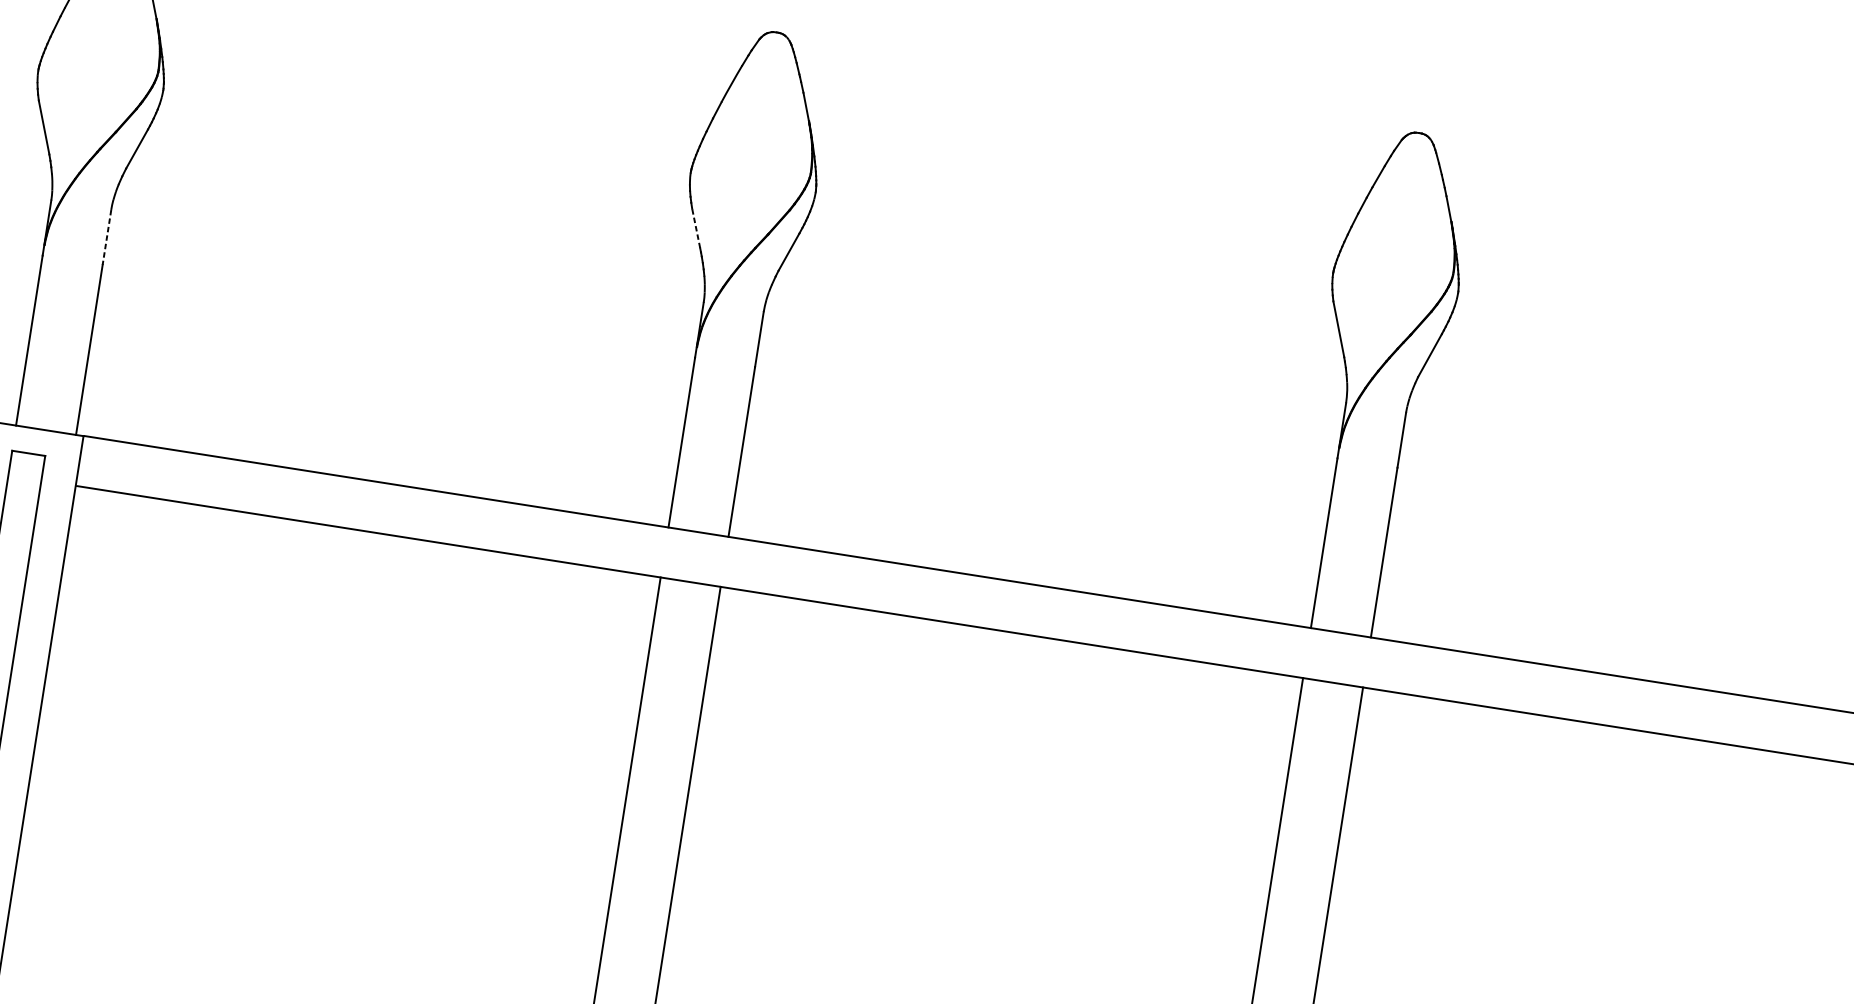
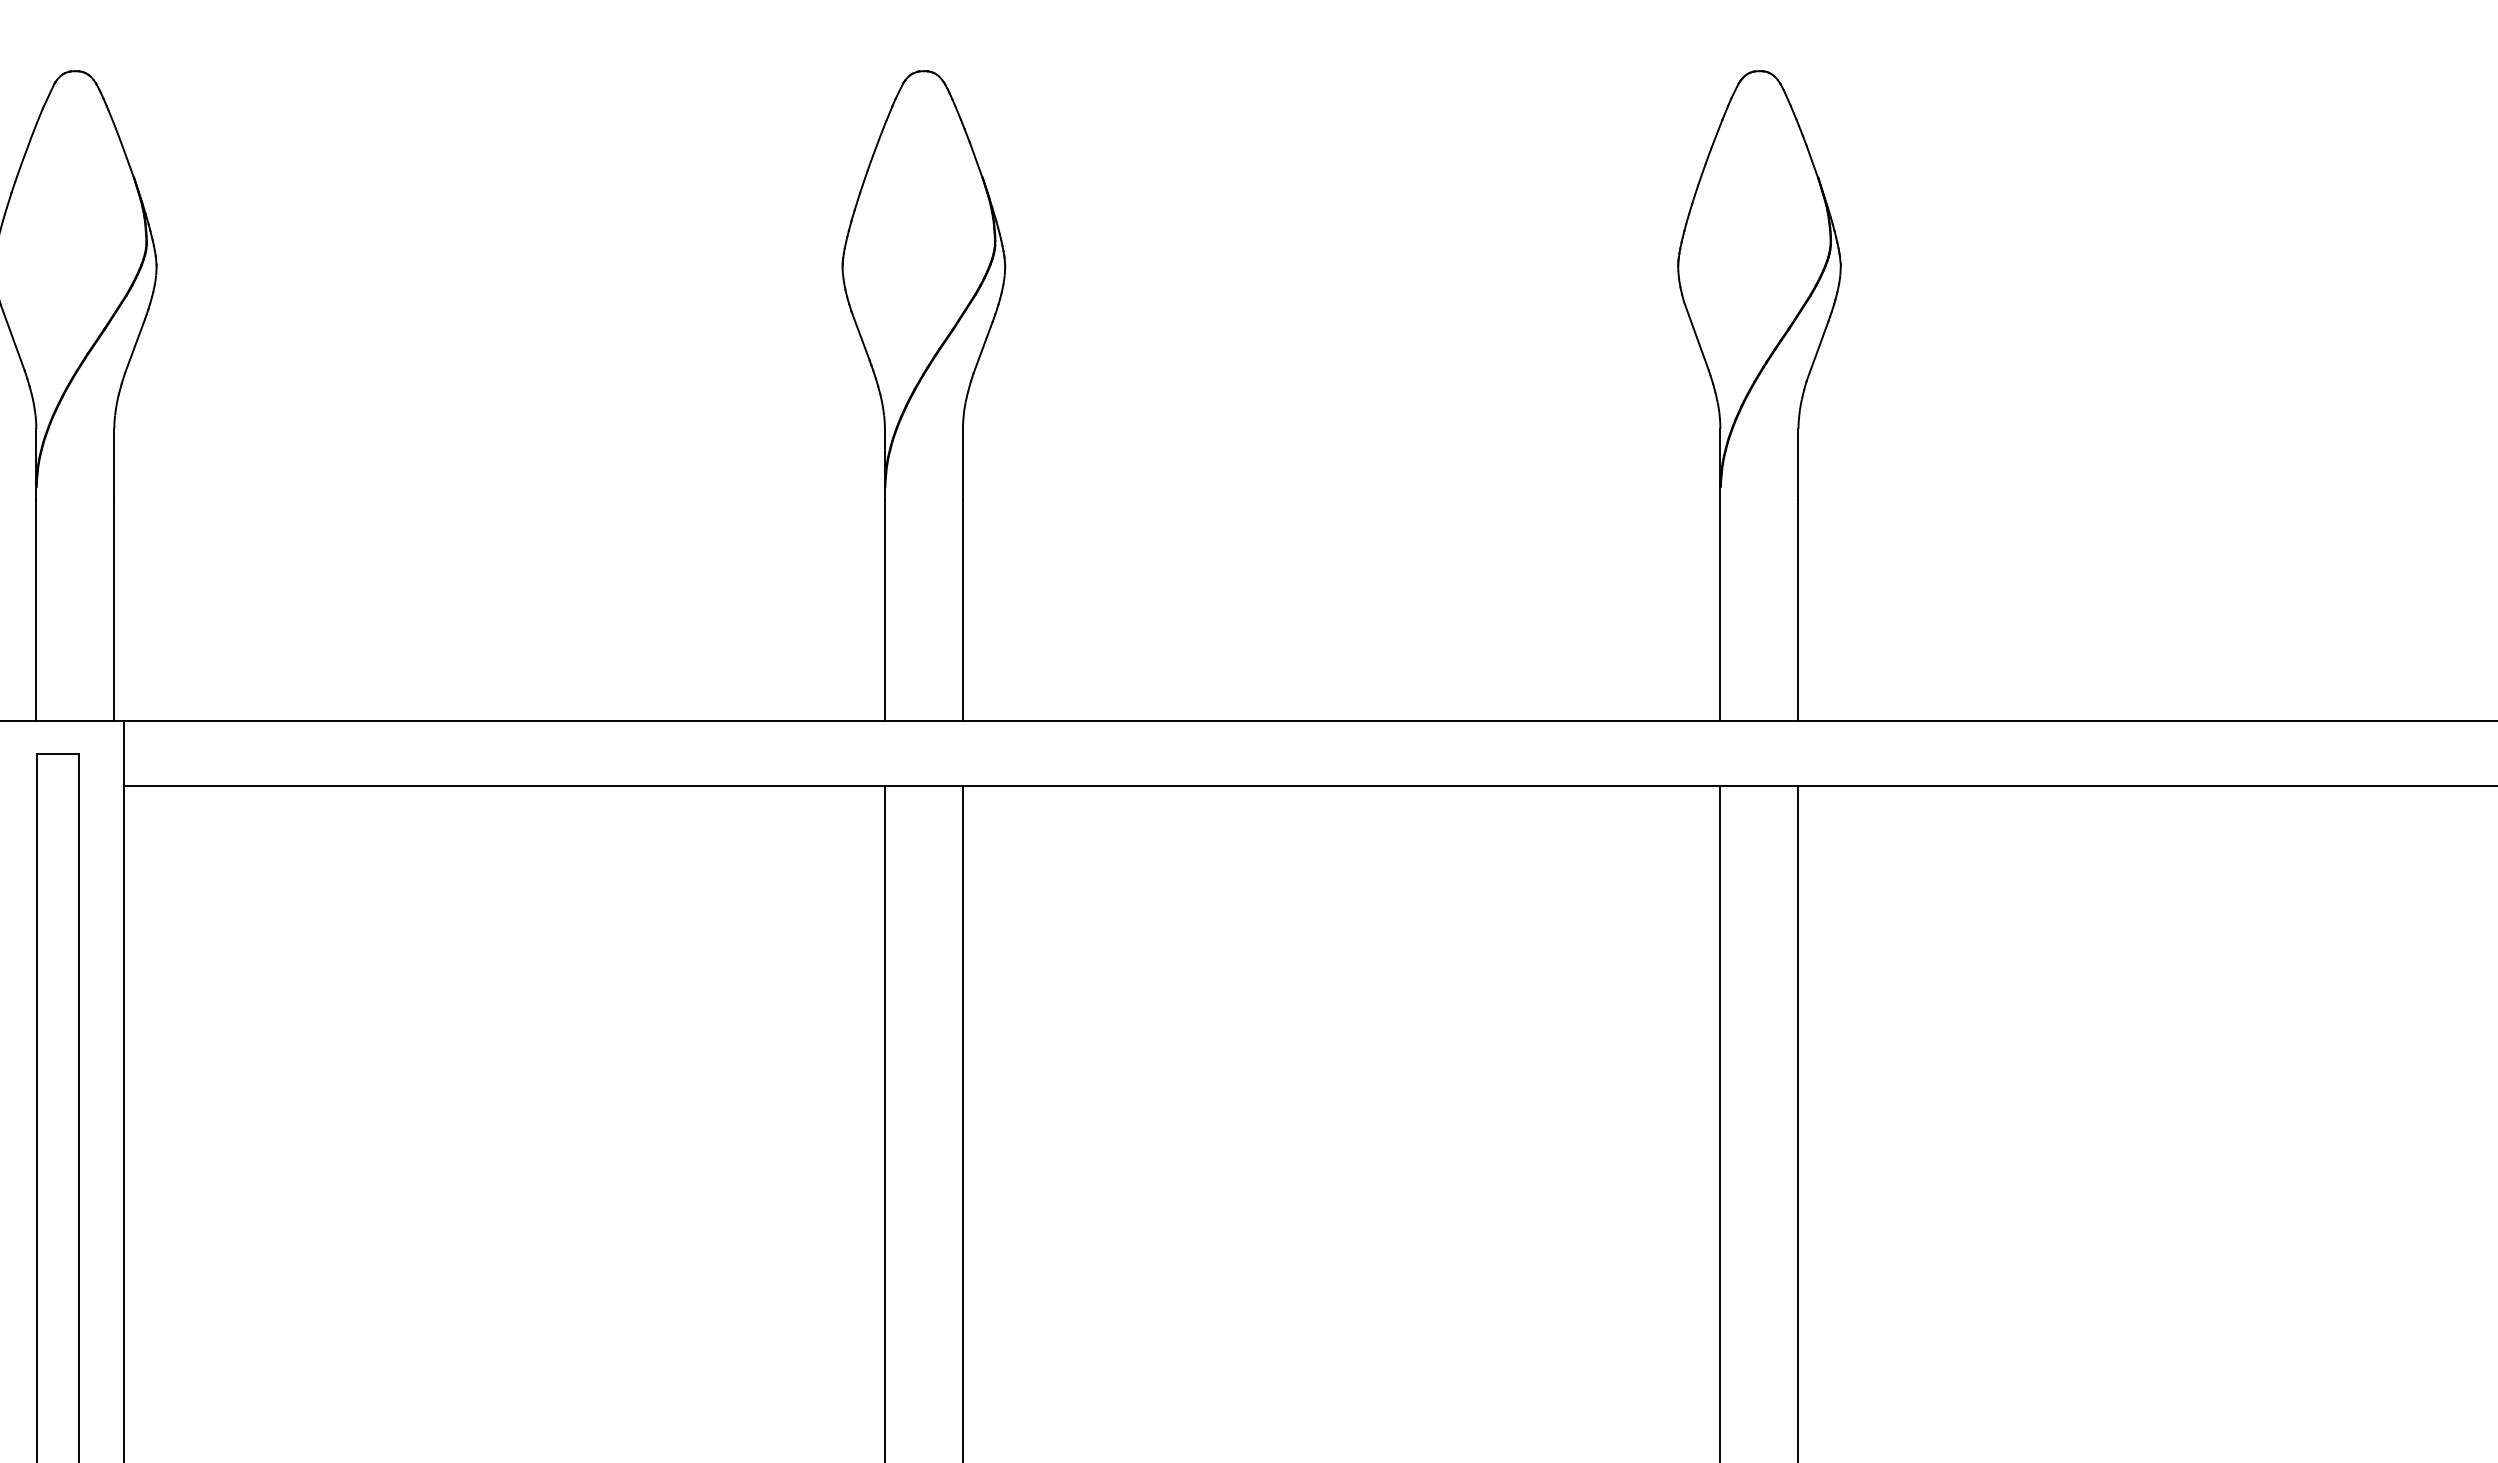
line: (696, 228) -> (860, 336), dashed -> solid
line: (107, 237) -> (114, 464), dashed -> solid

